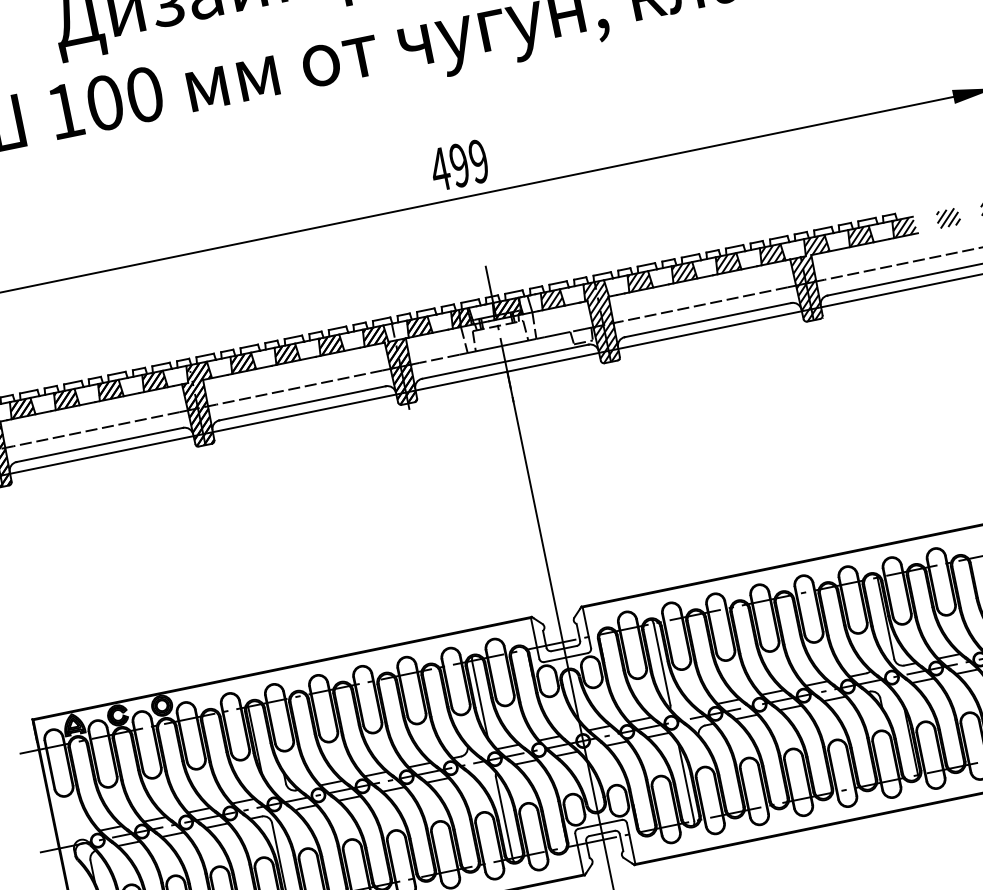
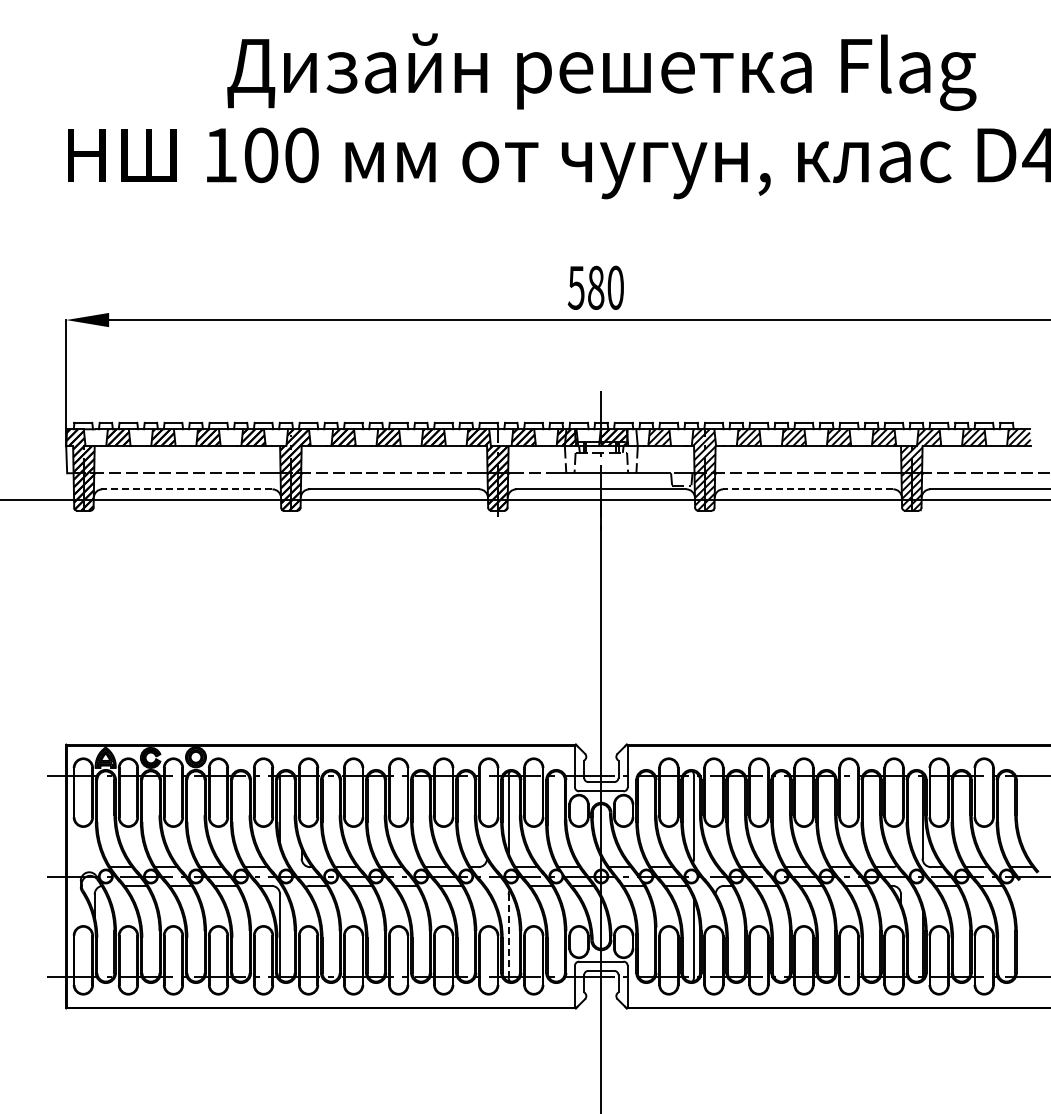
text: (459, 165) -> (595, 287), 499 -> 580
line: (708, 320) -> (808, 489), solid -> dashed
line: (99, 445) -> (187, 489), solid -> dashed
line: (504, 818) -> (508, 936), solid -> dashed

